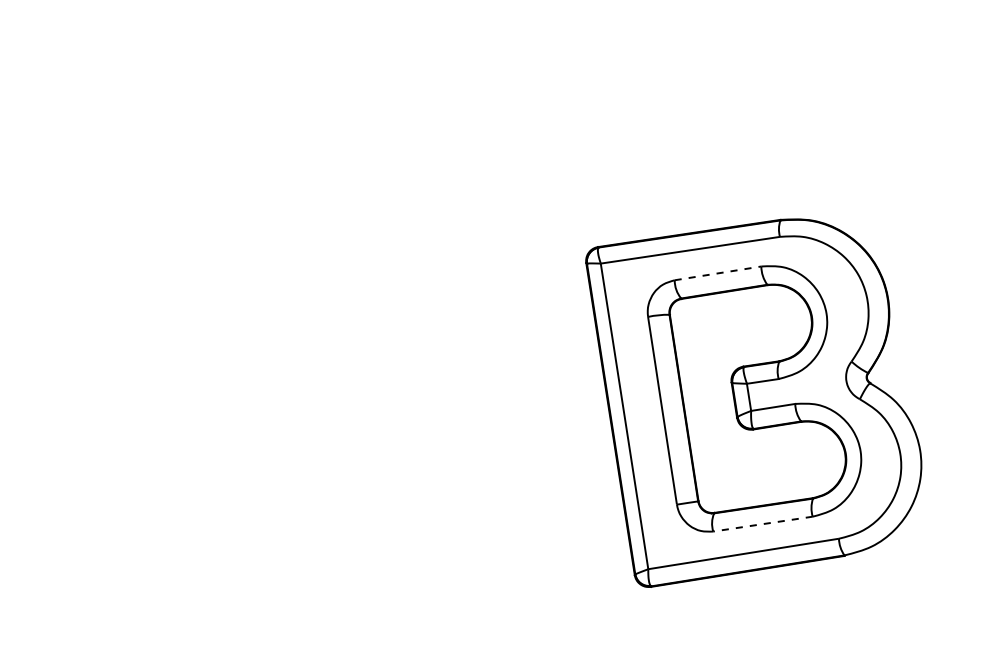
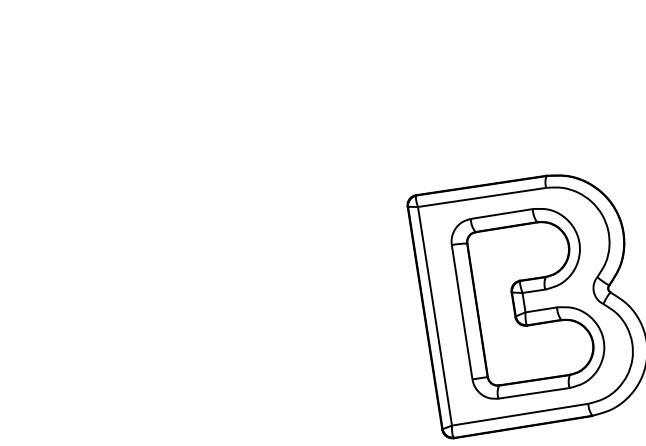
line: (718, 273) -> (502, 214), dashed -> solid
line: (762, 524) -> (533, 393), dashed -> solid

